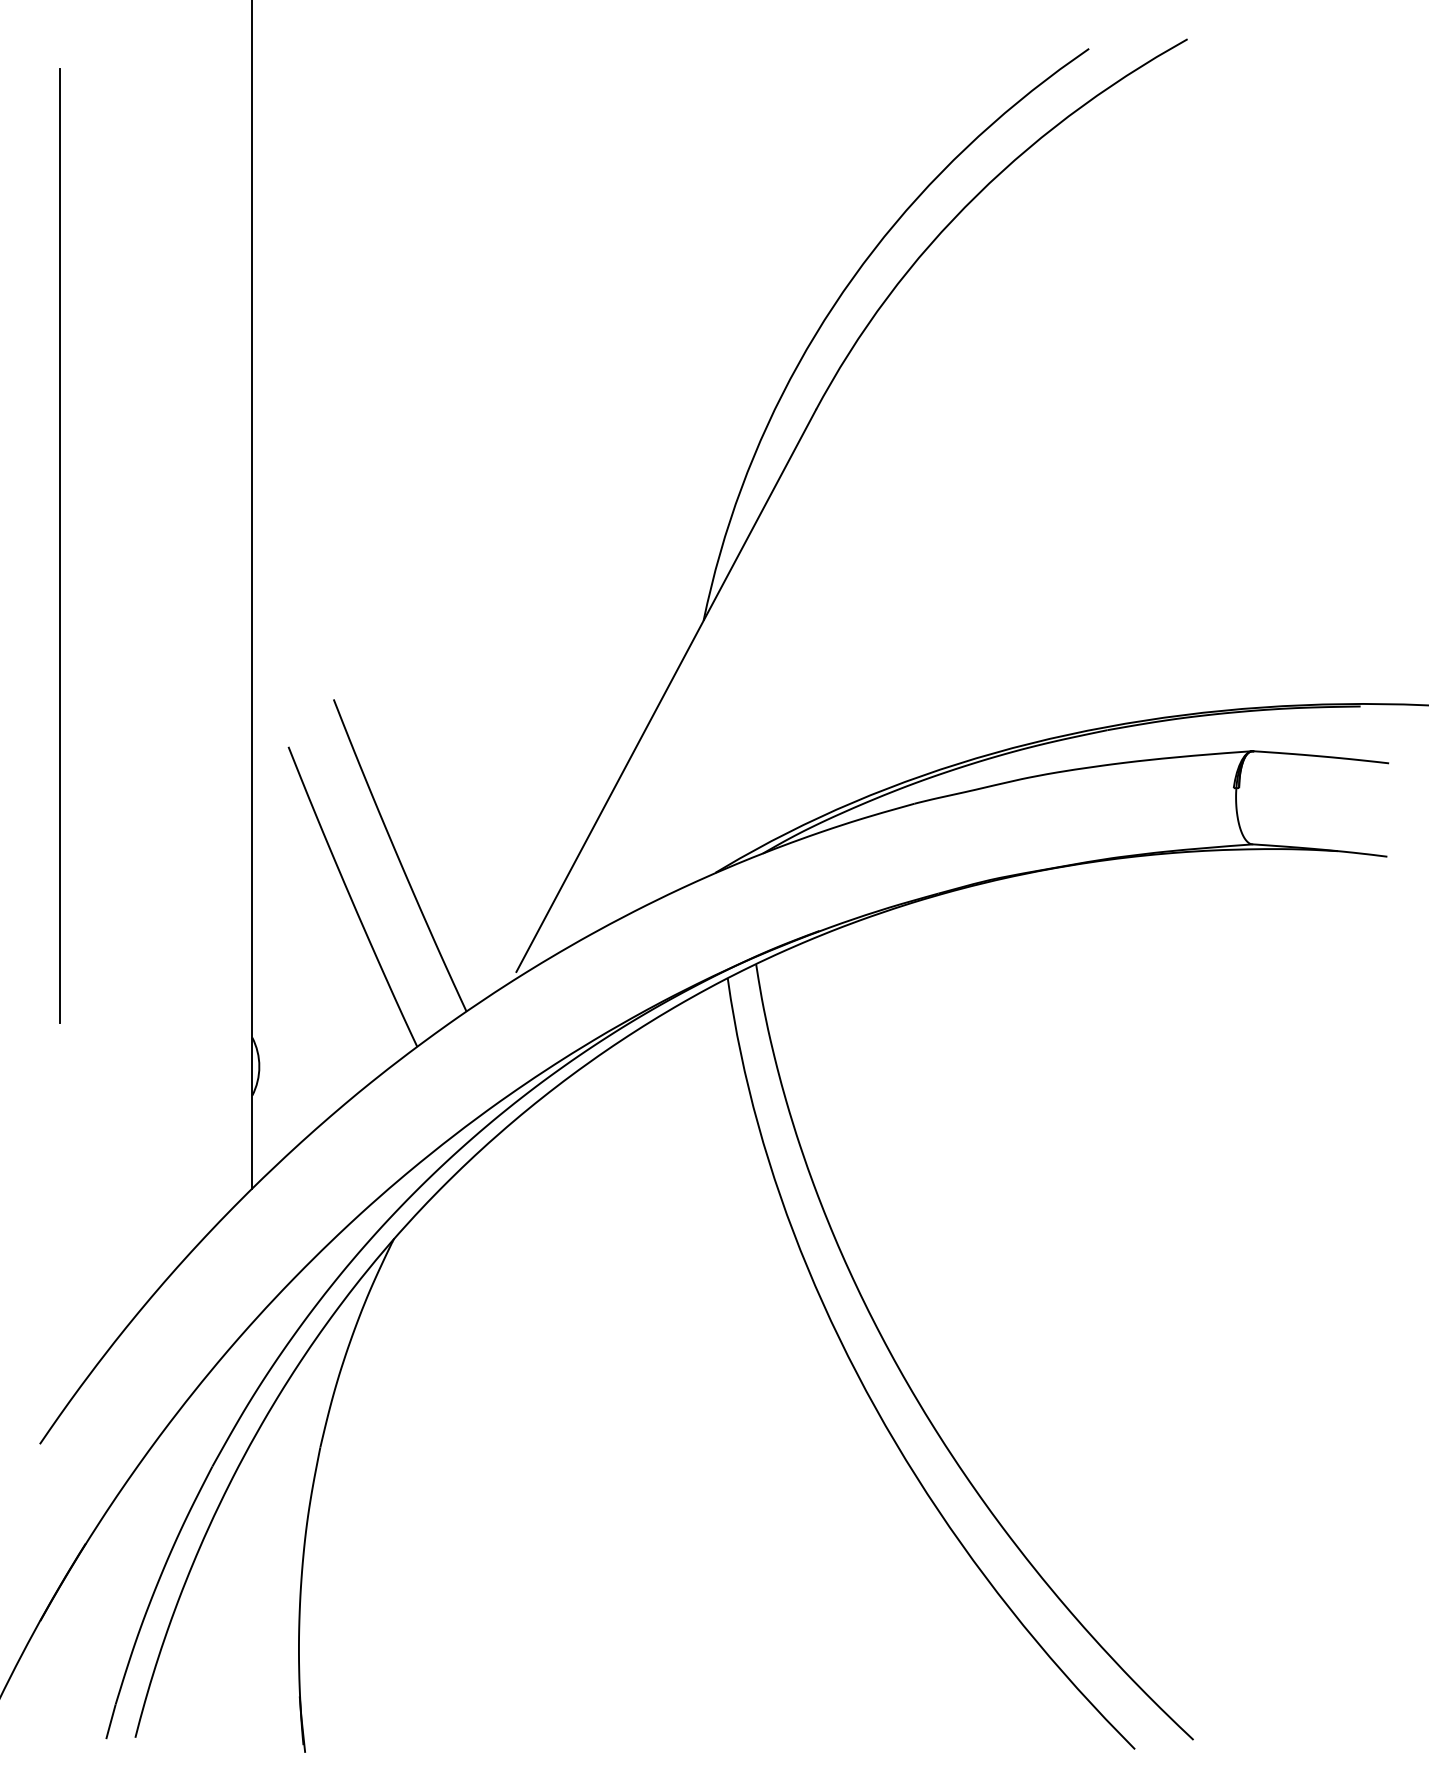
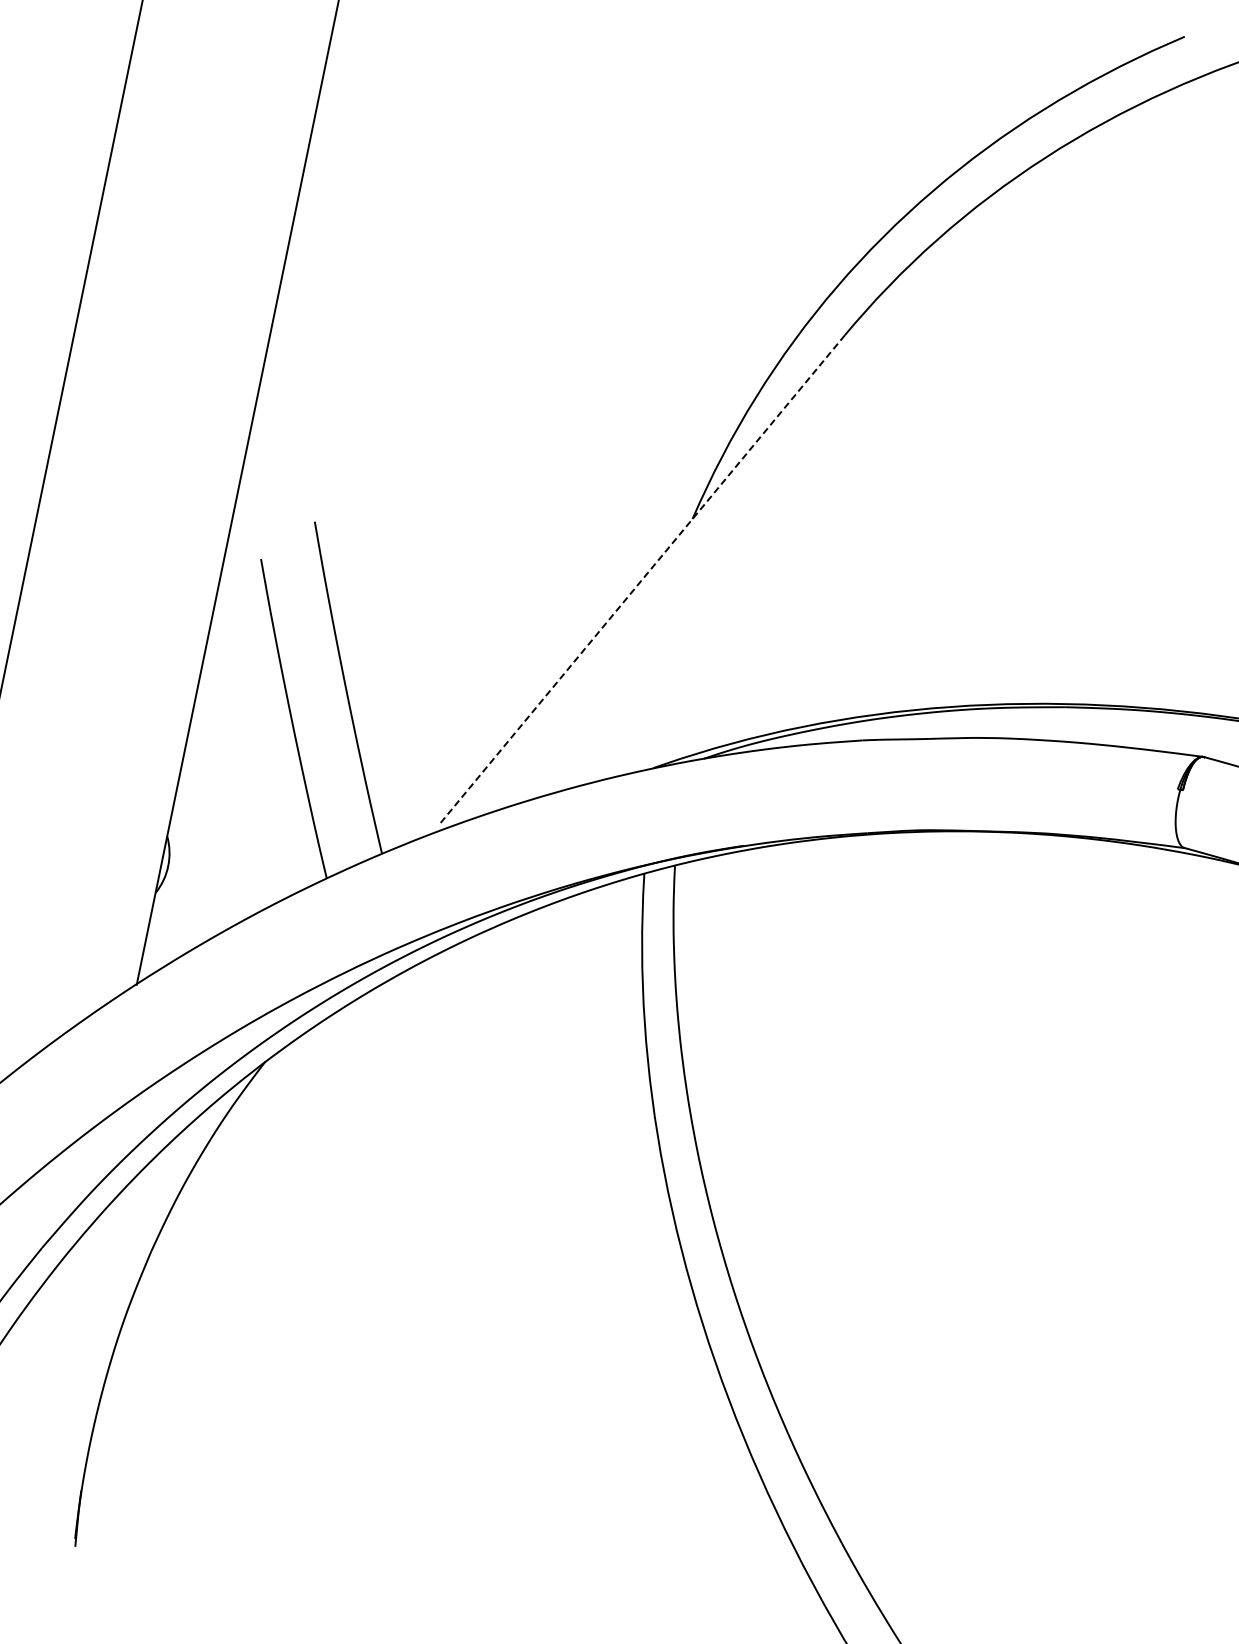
line: (665, 691) -> (641, 580), solid -> dashed

